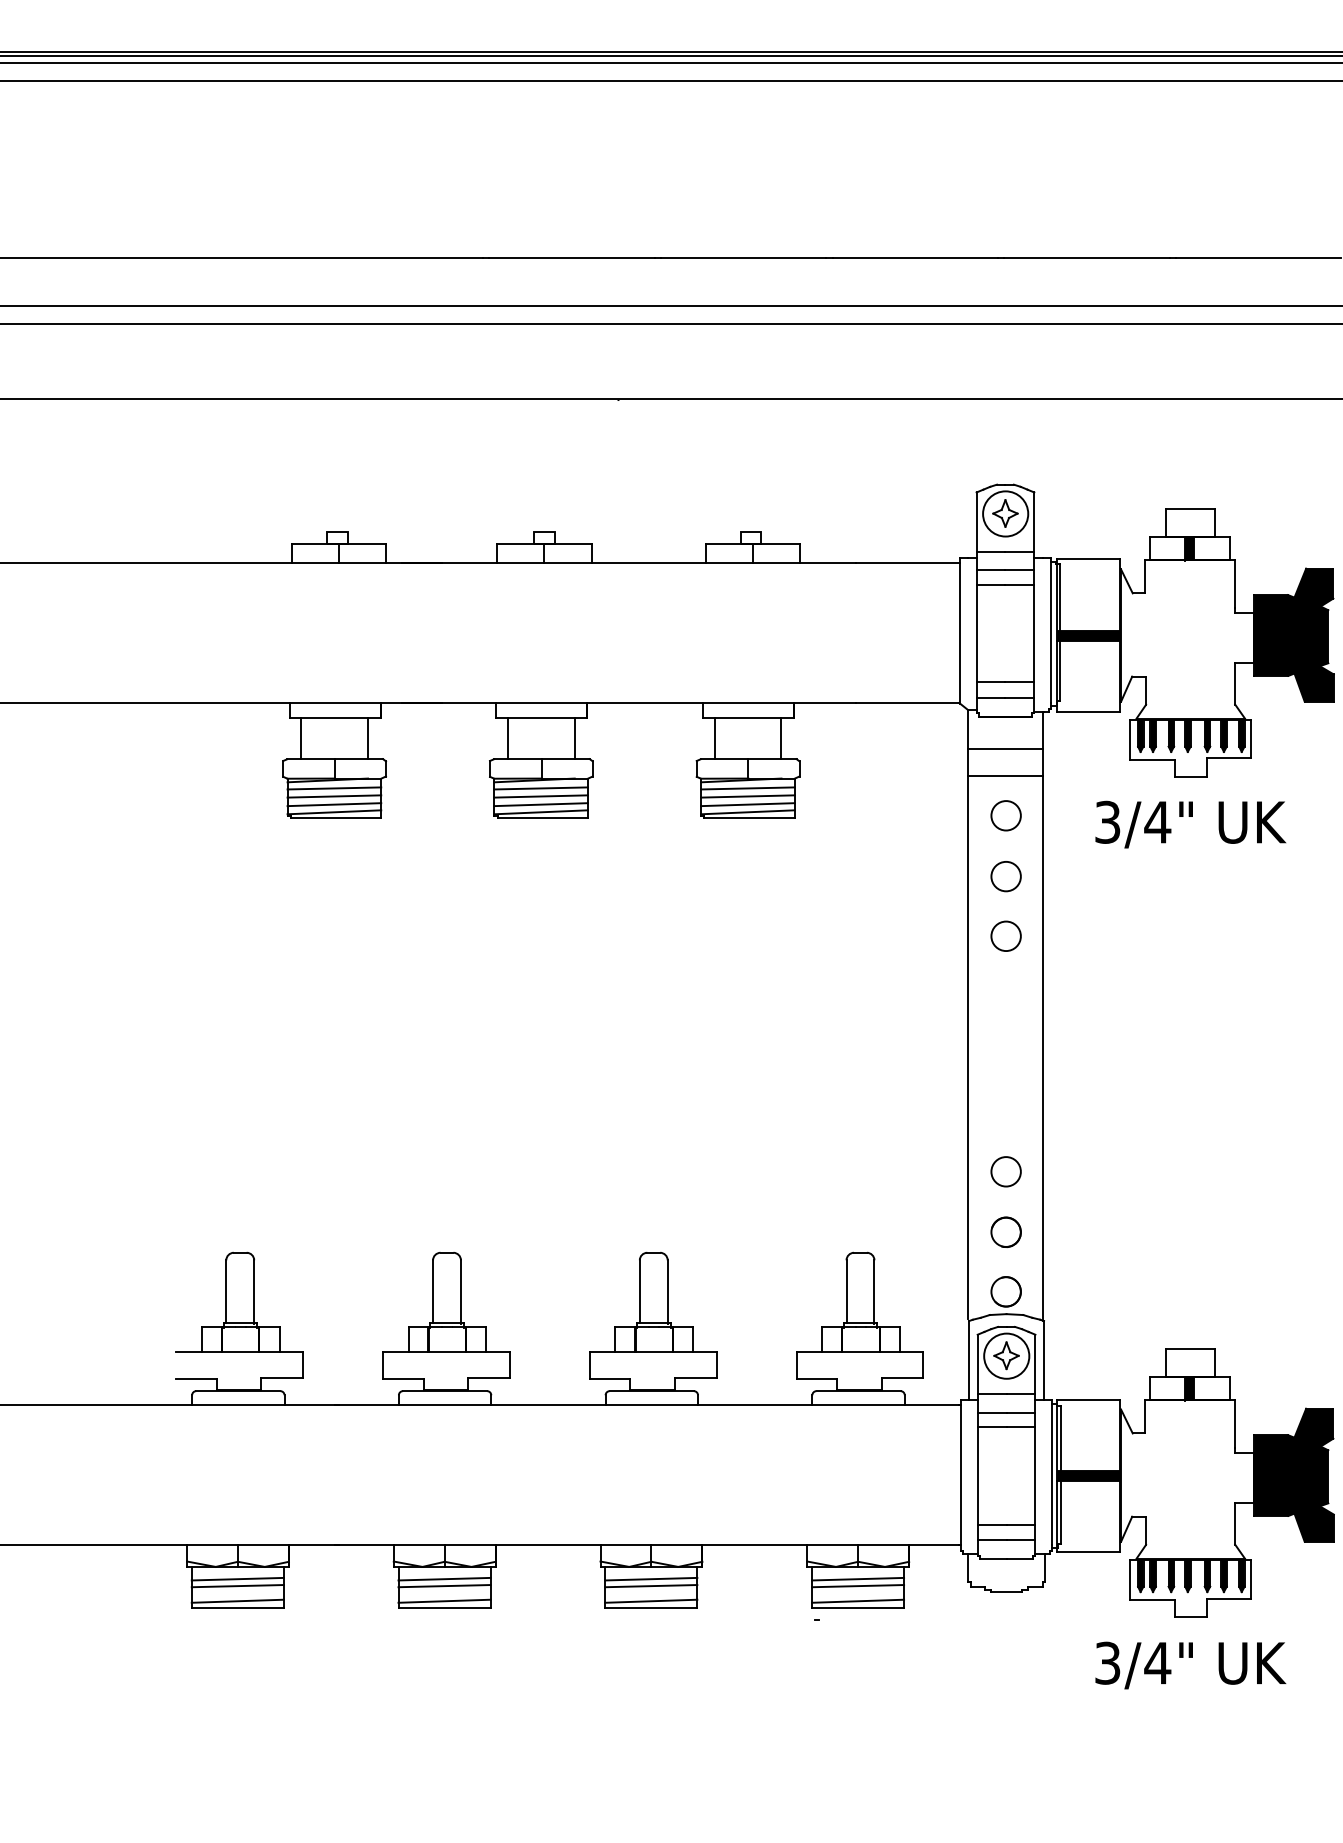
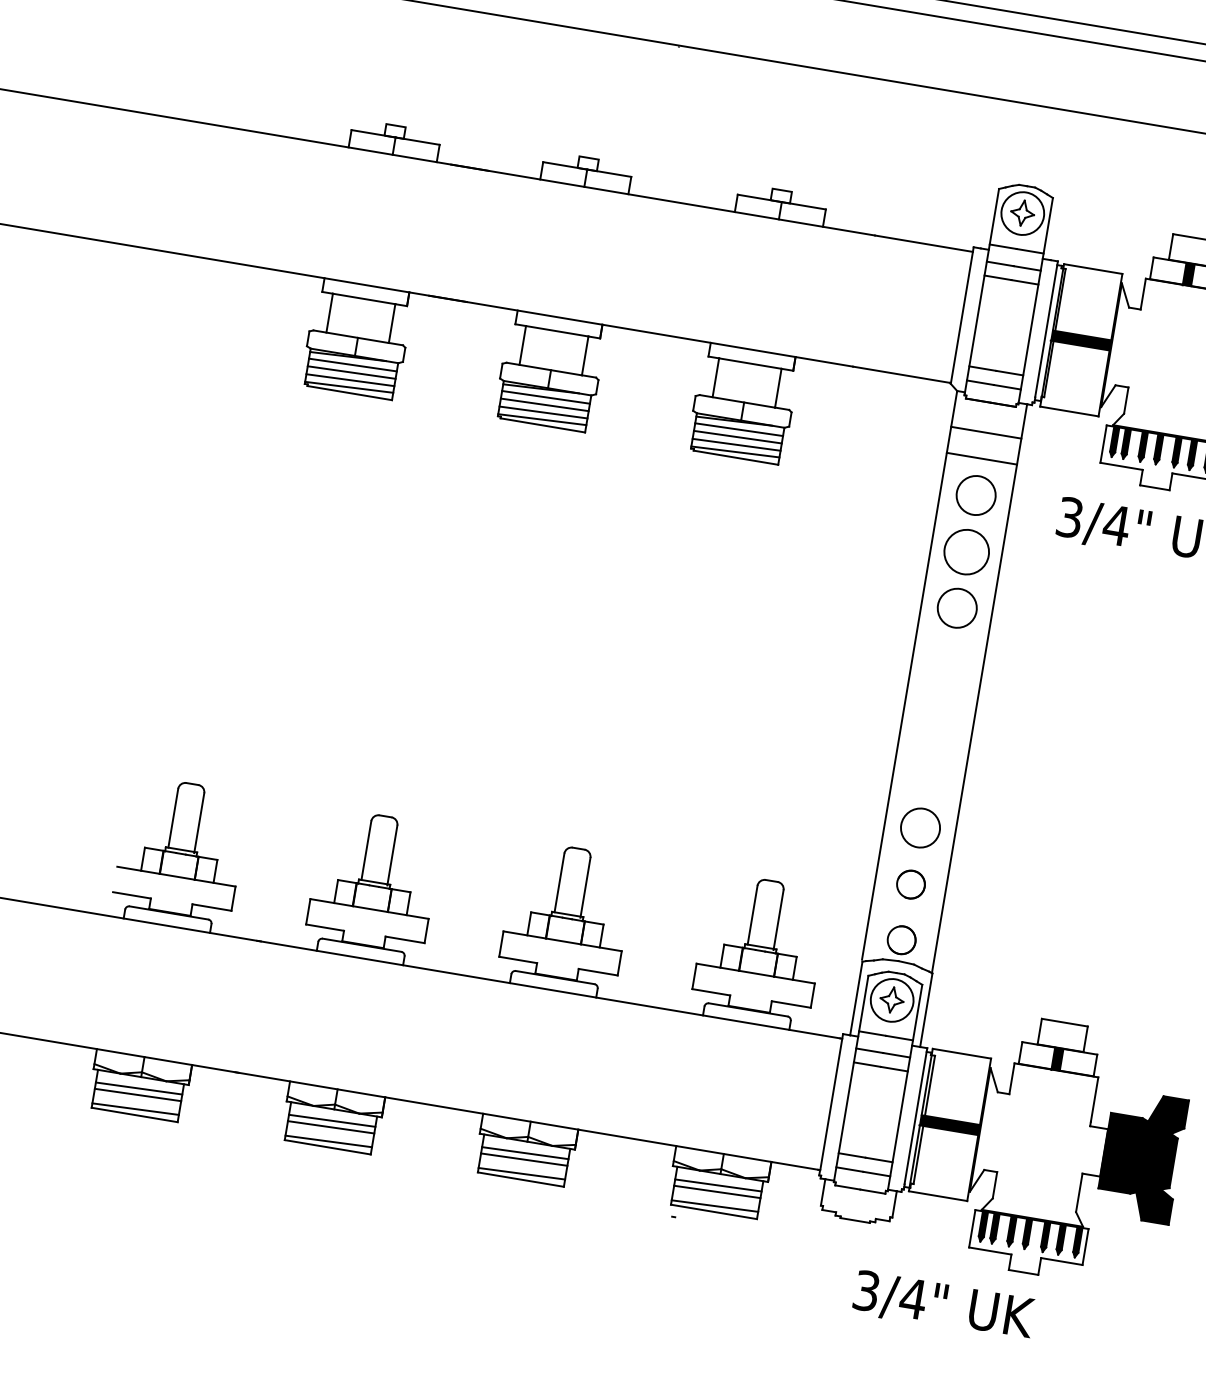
circle: (1005, 815) -> (975, 495), size x1.4
circle: (1005, 876) -> (965, 552), size x1.6
circle: (1005, 935) -> (956, 607), size x1.4
circle: (1005, 1171) -> (919, 827), size x1.4
text: (1190, 1665) -> (943, 1306), moved

